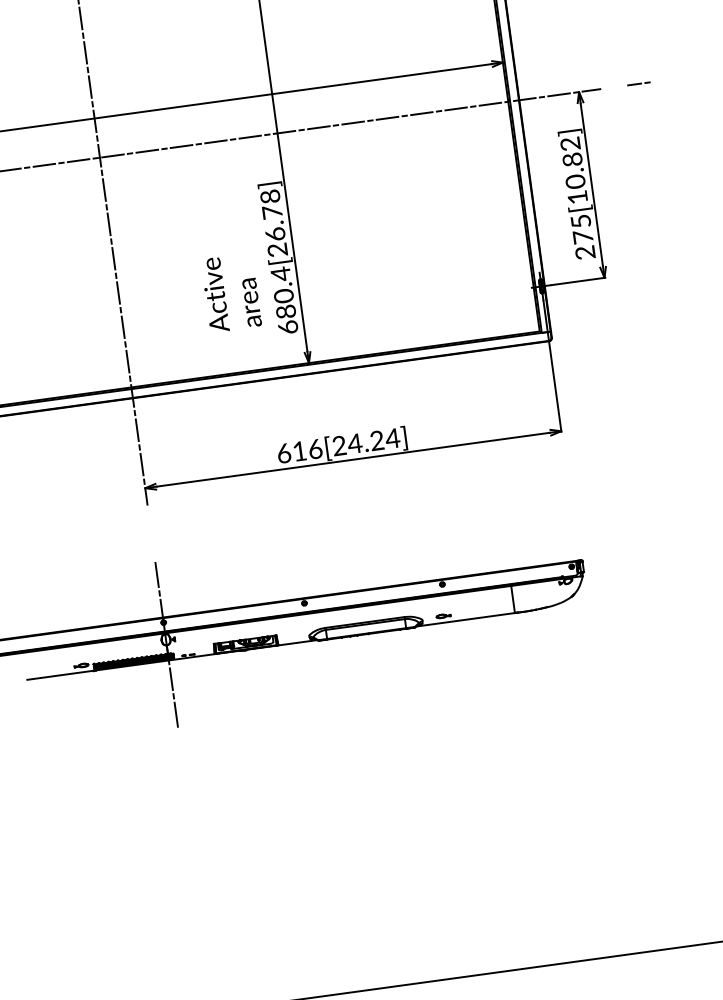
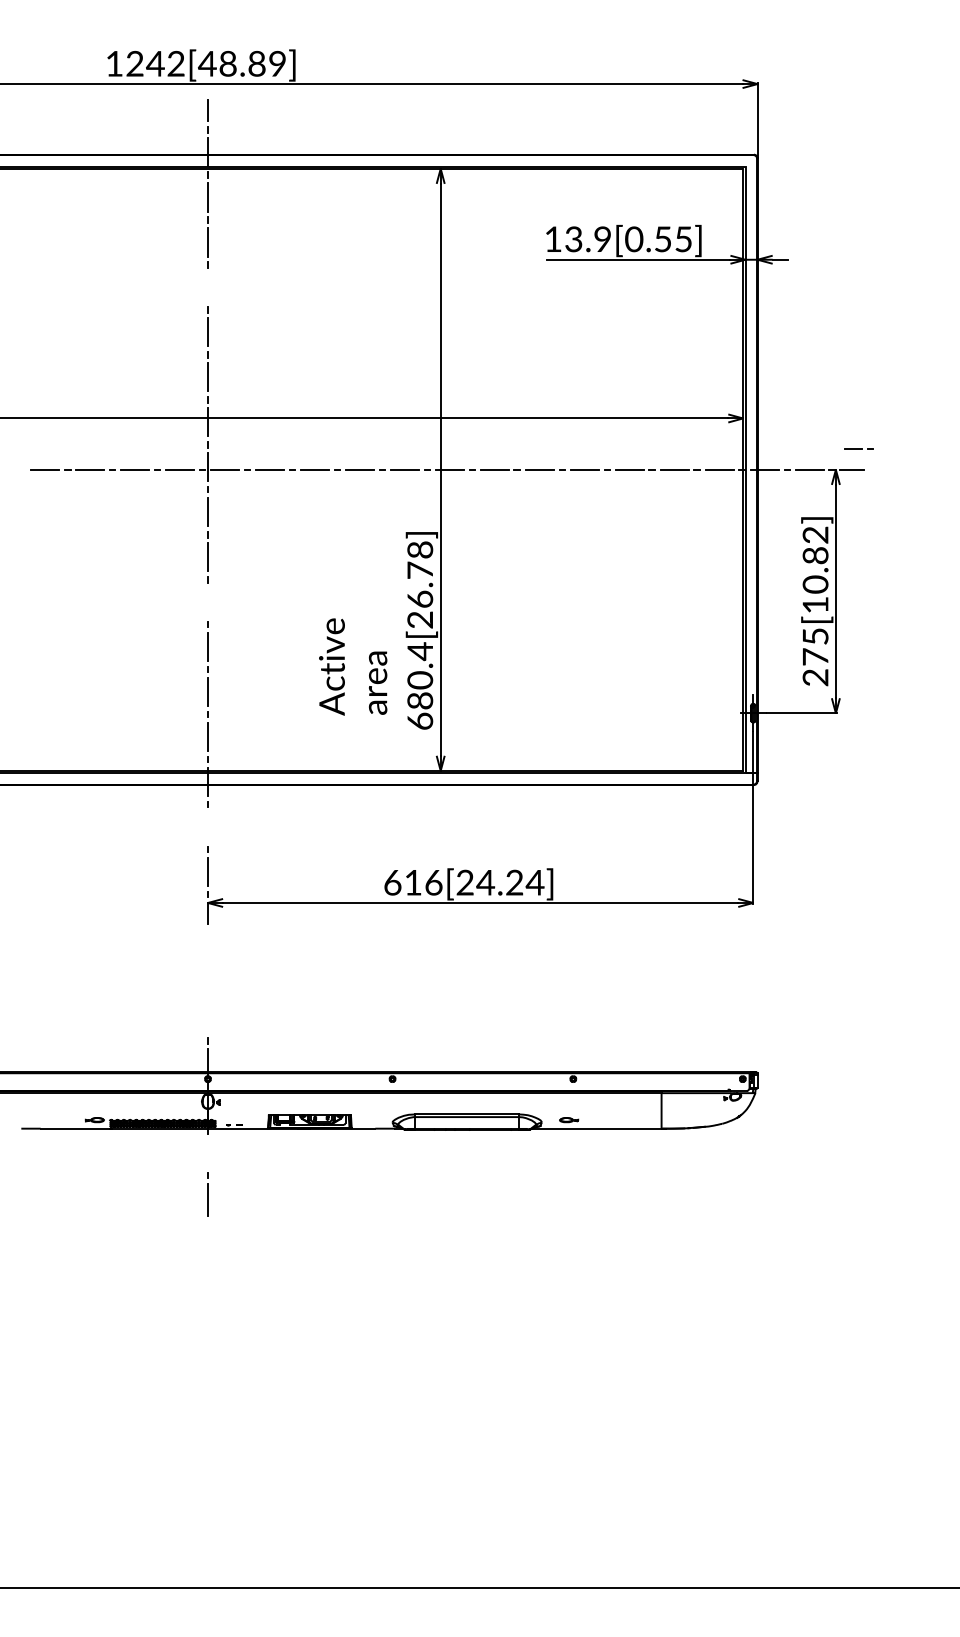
line: (81, 18) -> (208, 287), removed
line: (638, 83) -> (858, 448), moved
line: (114, 258) -> (208, 602), removed
line: (137, 429) -> (208, 826), removed
line: (157, 574) -> (208, 1016), removed
line: (171, 679) -> (208, 1153), removed

